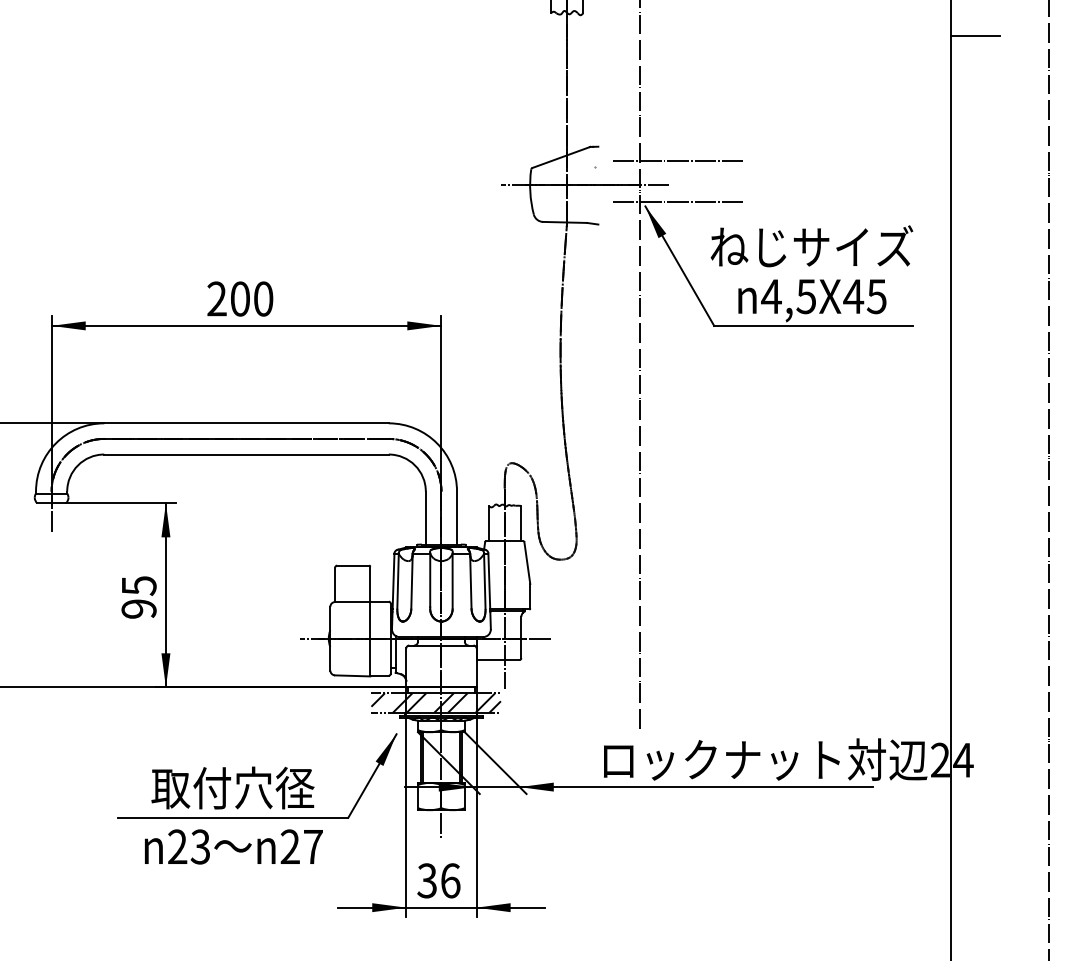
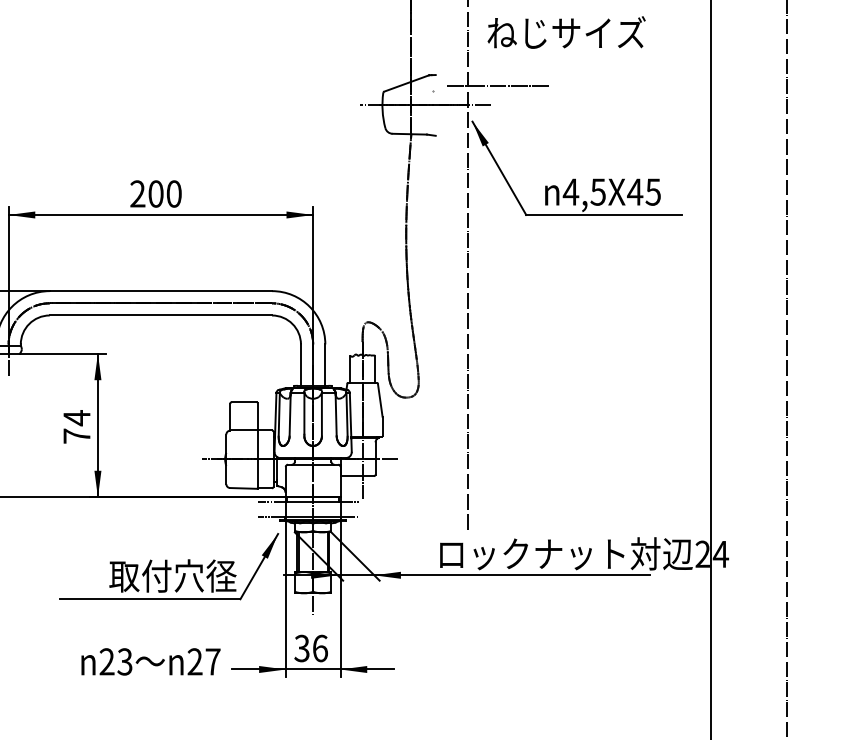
line: (677, 202) -> (497, 118), removed
text: (811, 246) -> (566, 32), moved
text: (138, 596) -> (76, 426), 95 -> 74
hatch: (435, 702) -> (308, 509), removed
text: (232, 787) -> (172, 575), moved
text: (233, 846) -> (150, 661), moved

